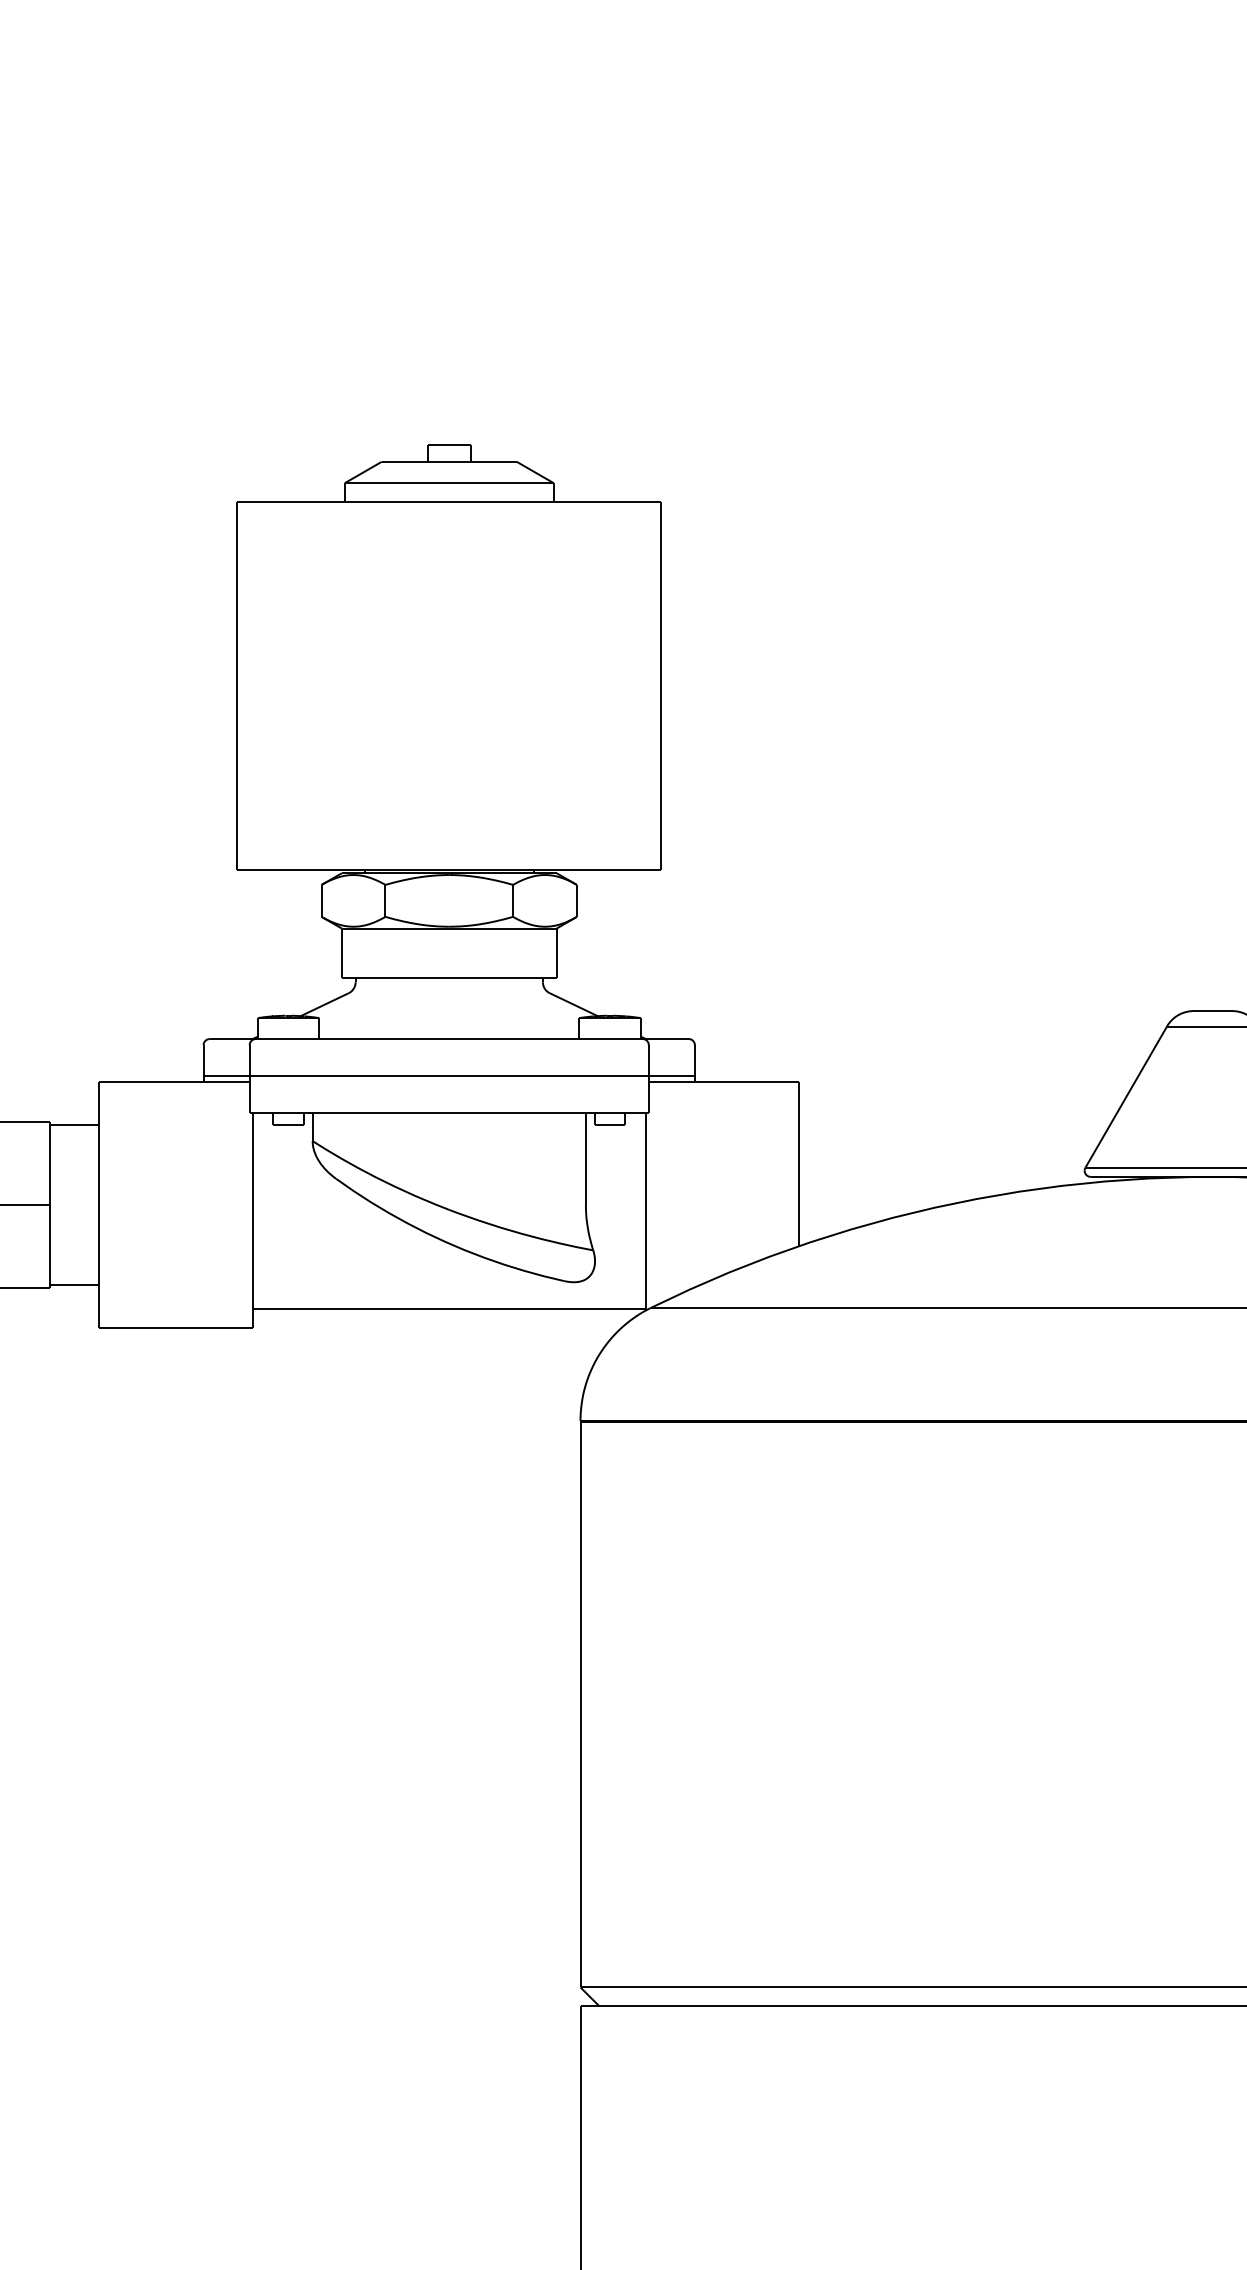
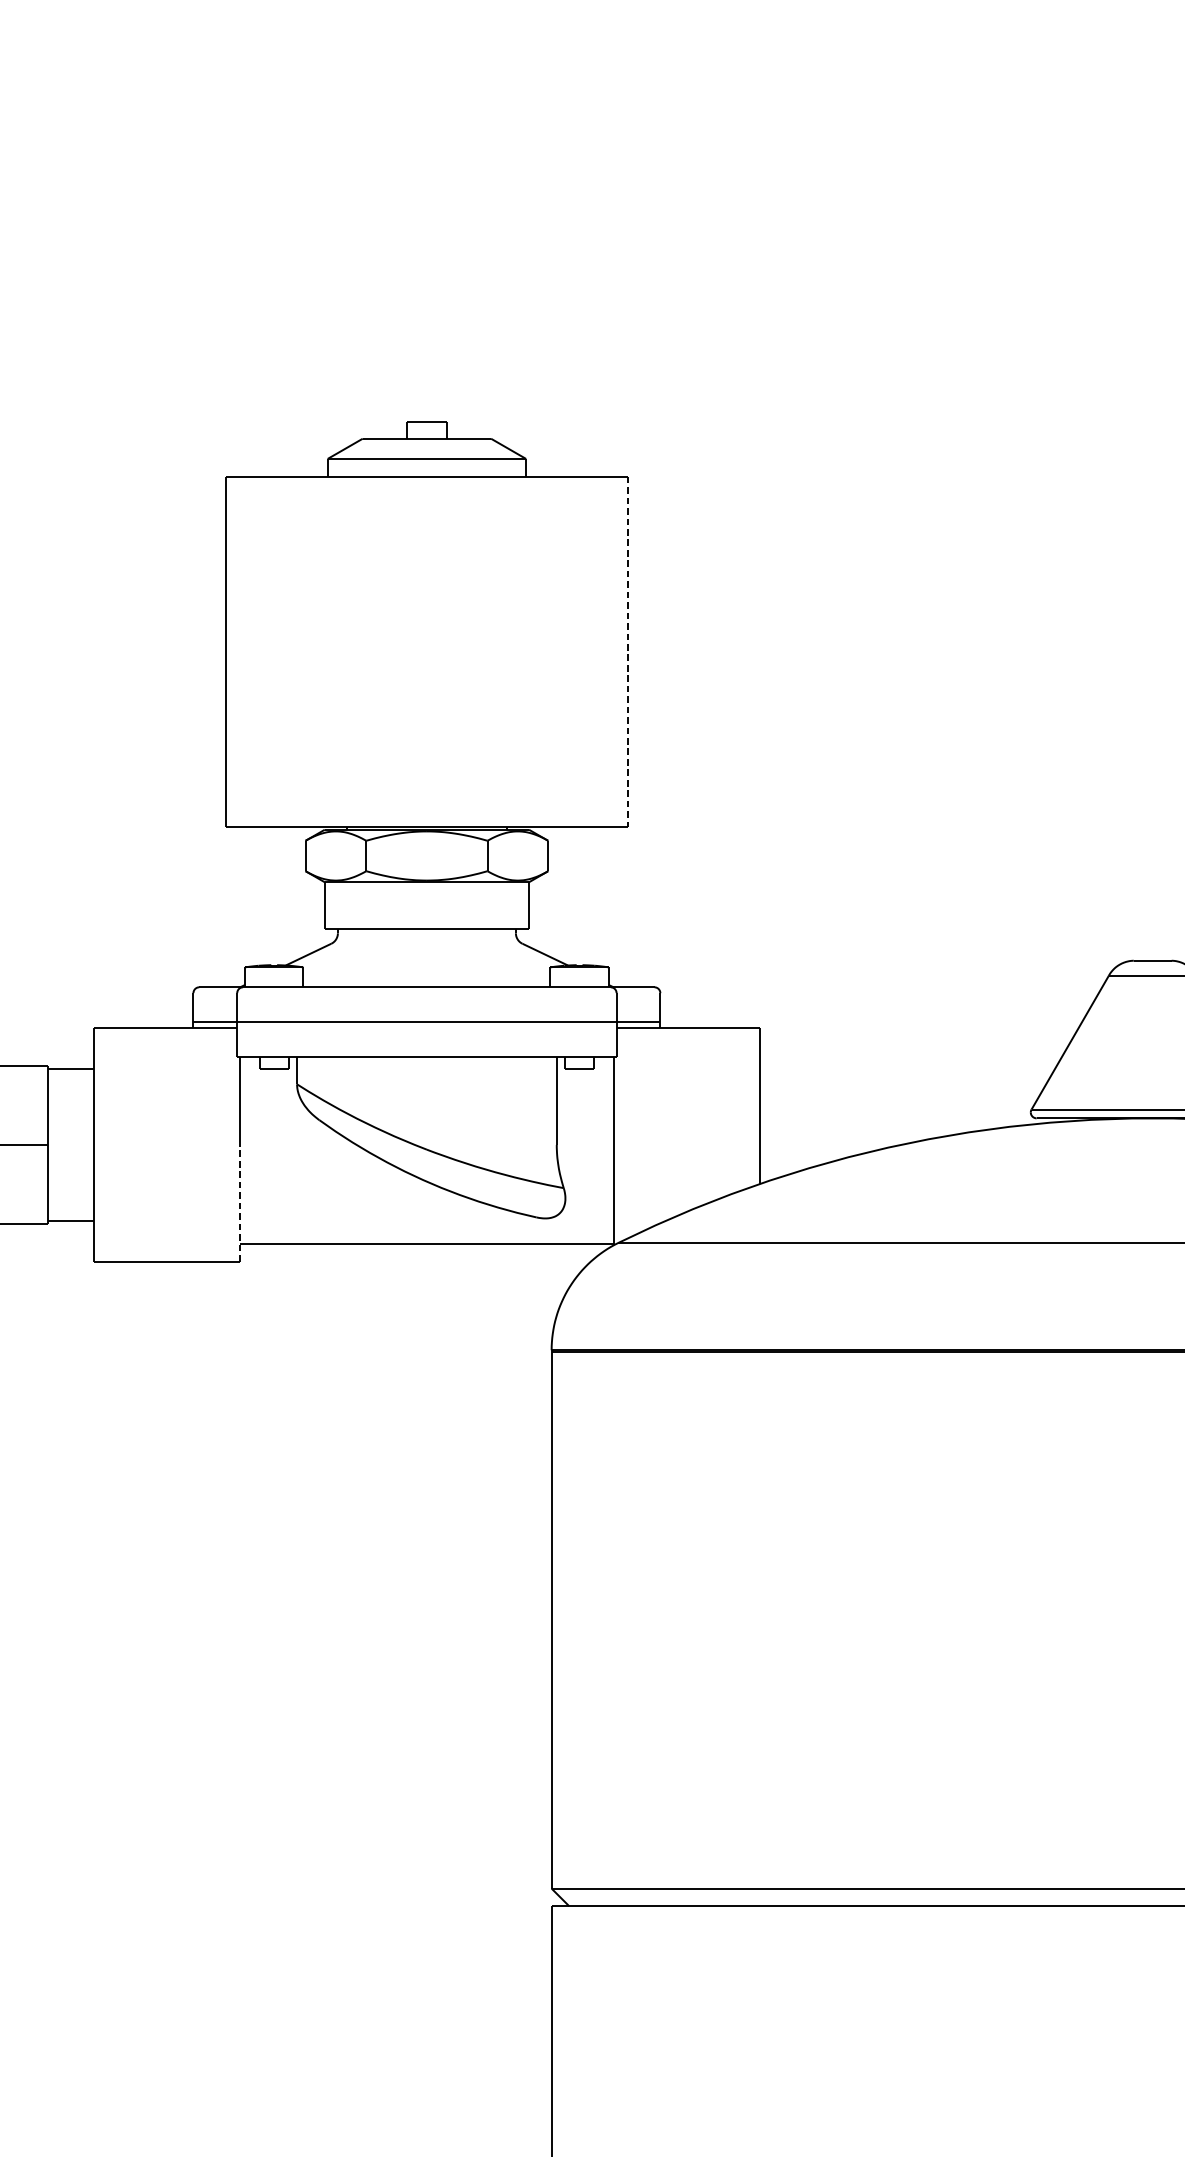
line: (661, 686) -> (628, 652), solid -> dashed
line: (252, 1265) -> (239, 1202), solid -> dashed

